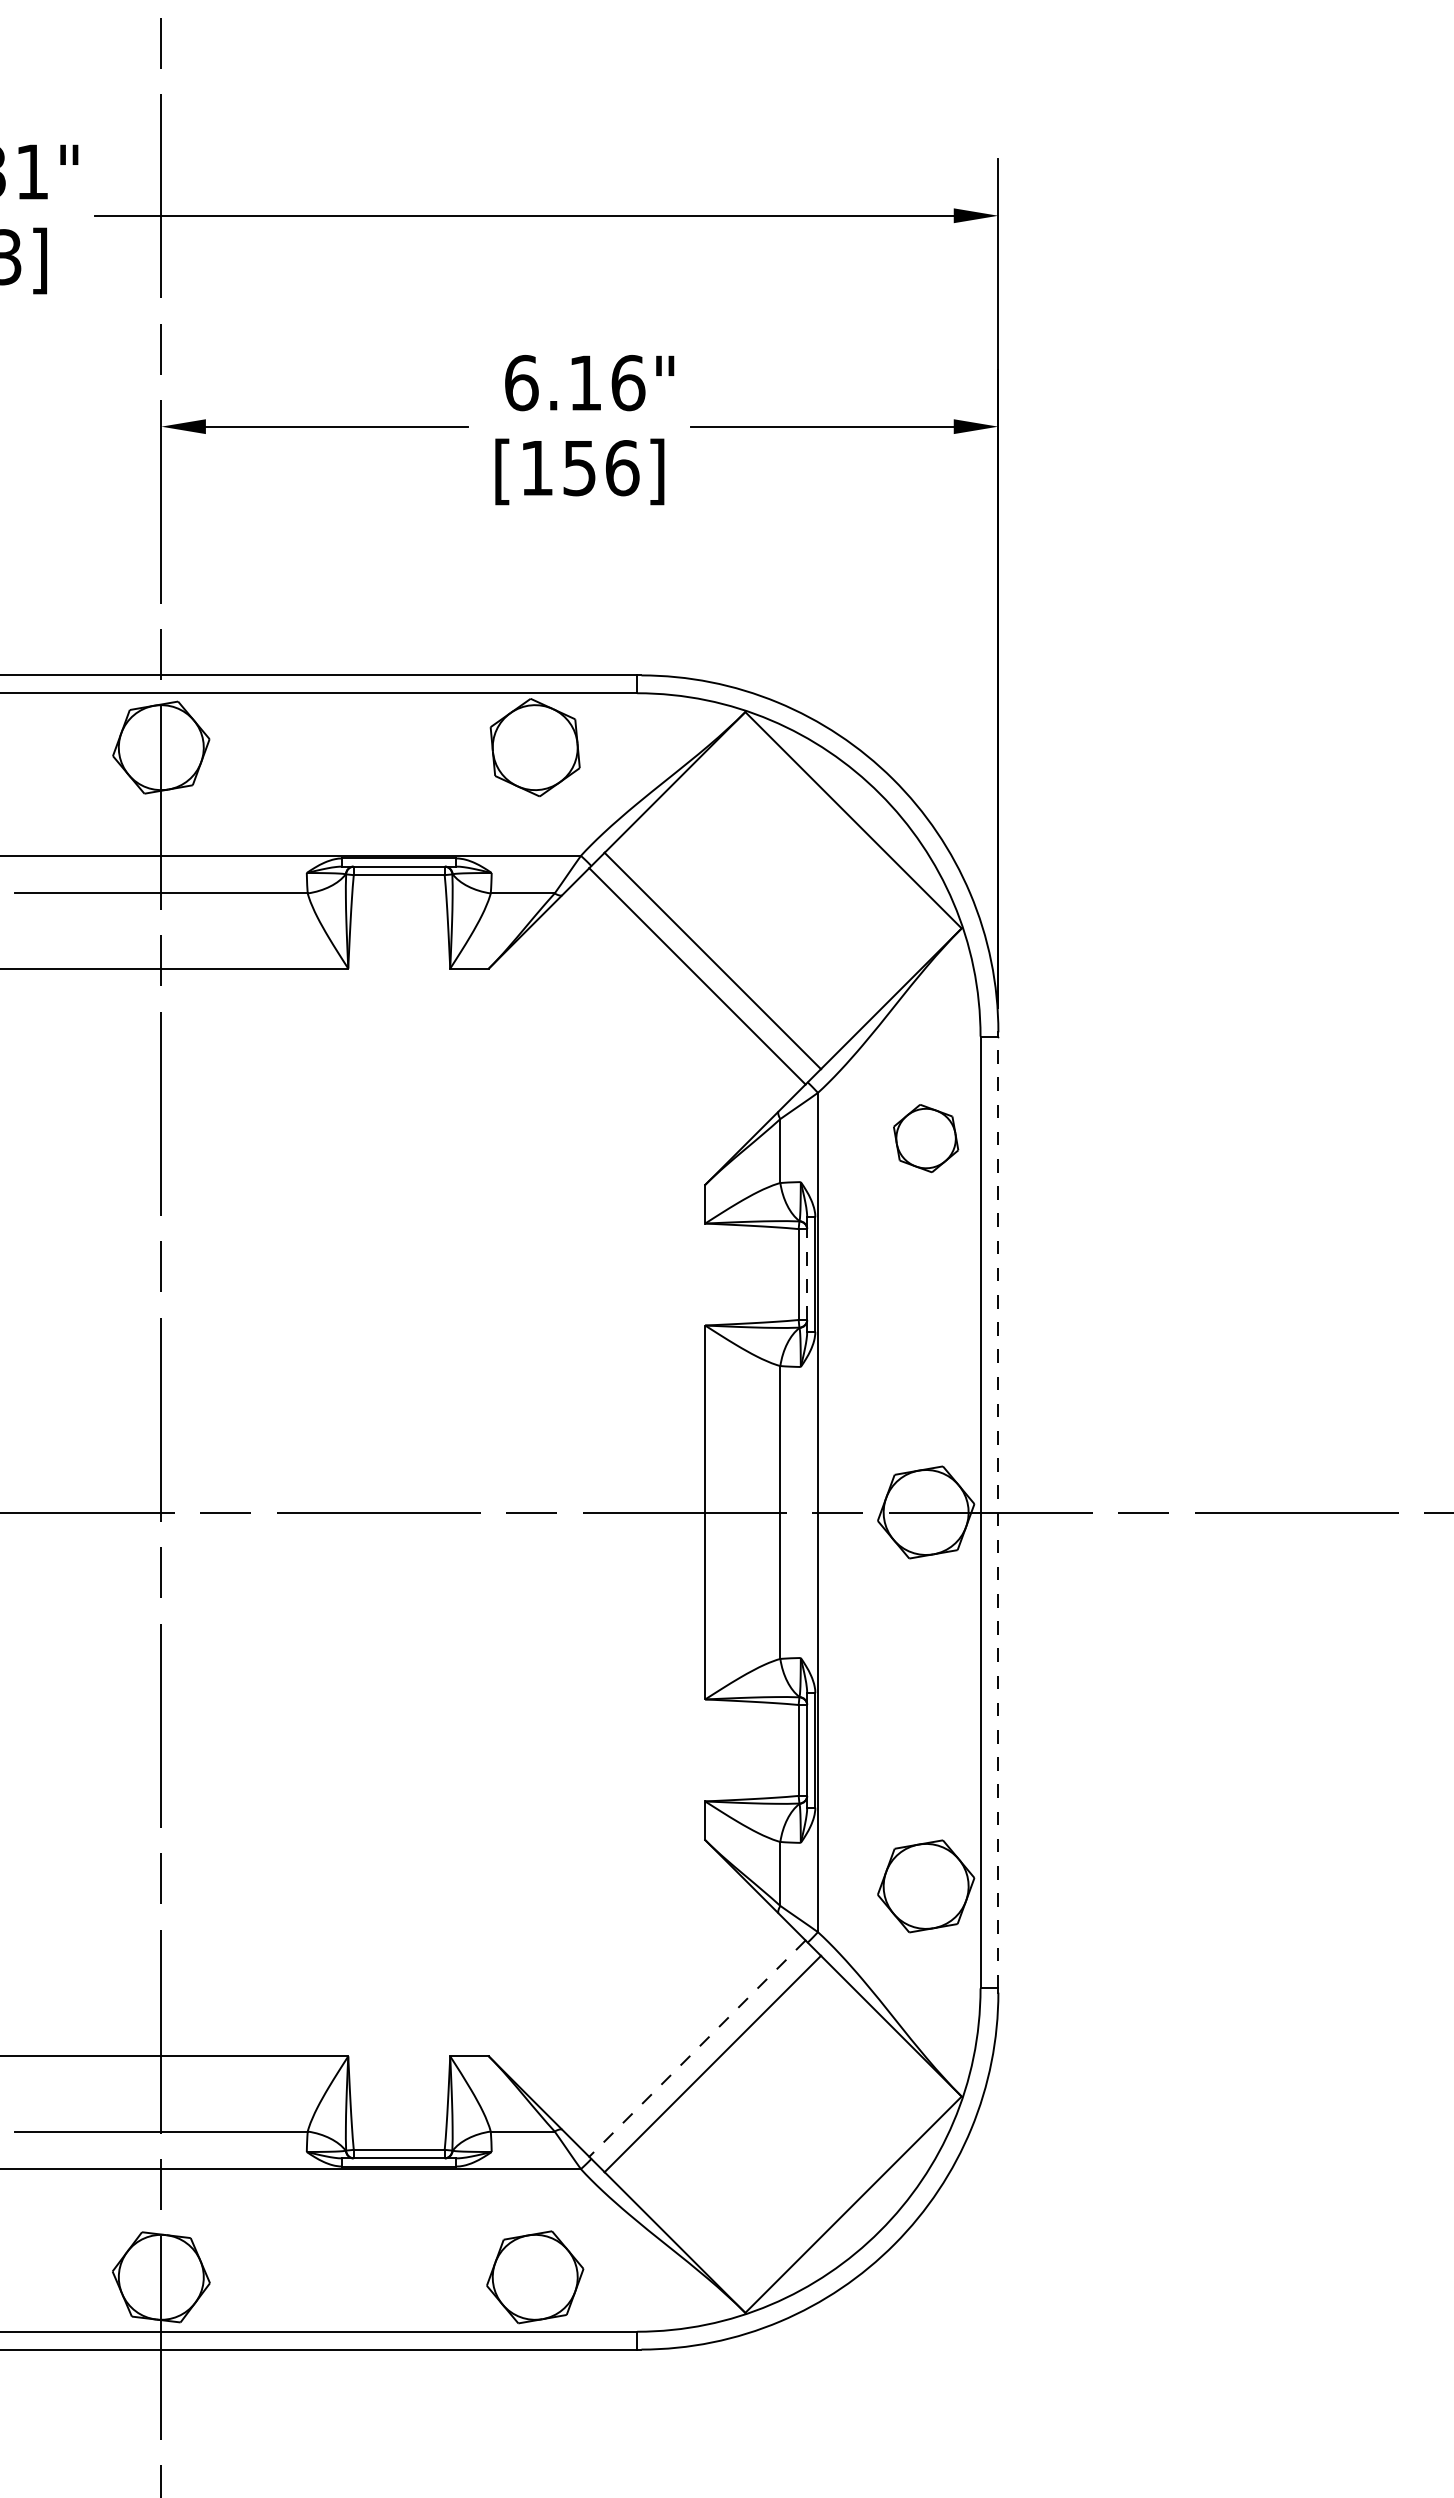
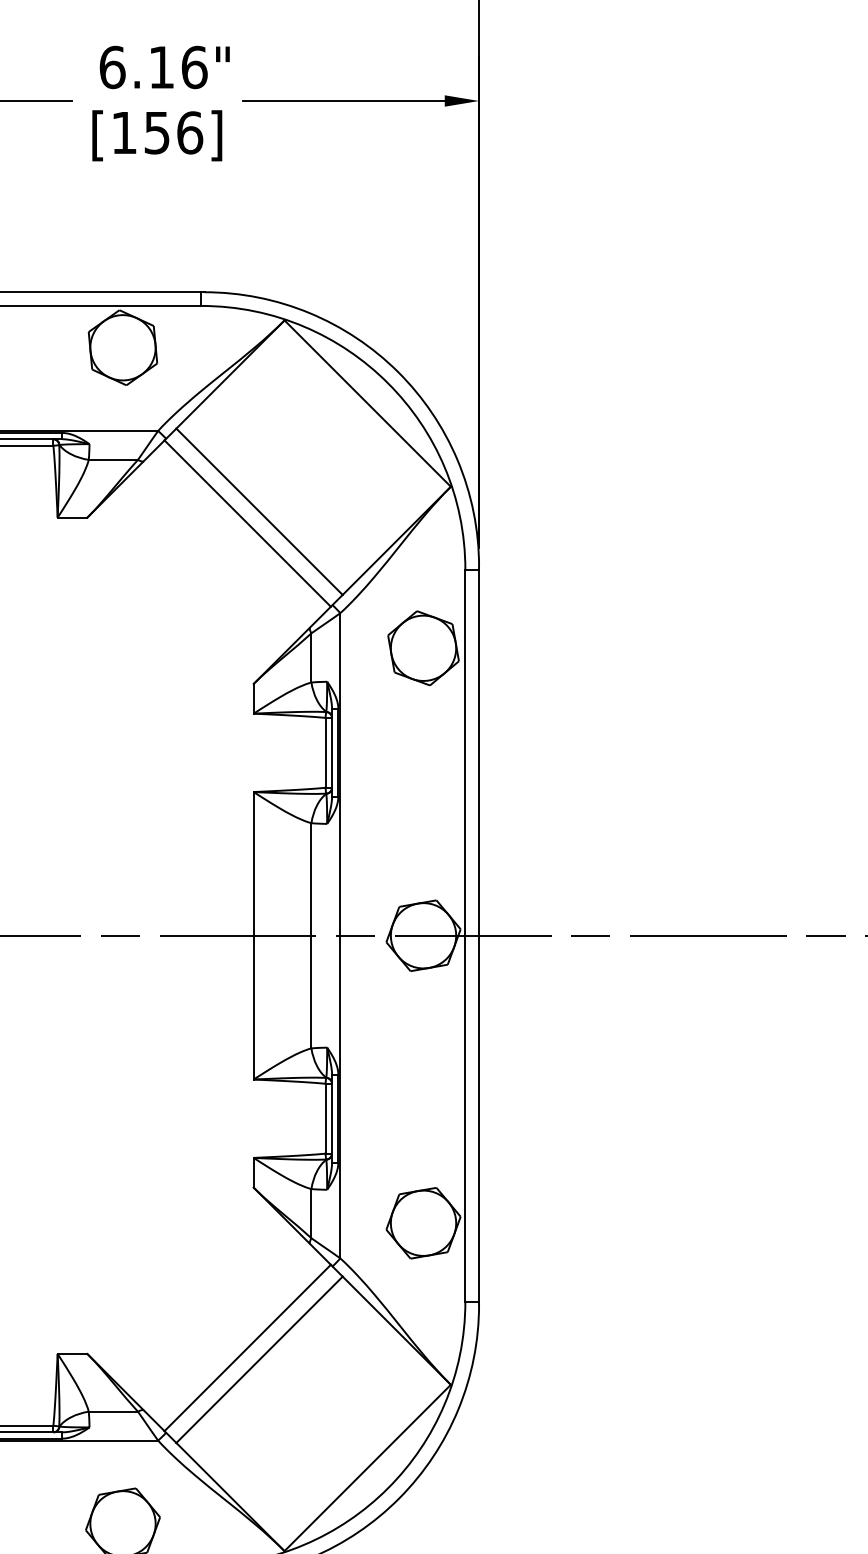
part: (925, 1138) -> (423, 648), size x1.43
line: (807, 1274) -> (332, 752), dashed -> solid
line: (998, 1512) -> (479, 935), dashed -> solid
line: (697, 2048) -> (247, 1347), dashed -> solid

